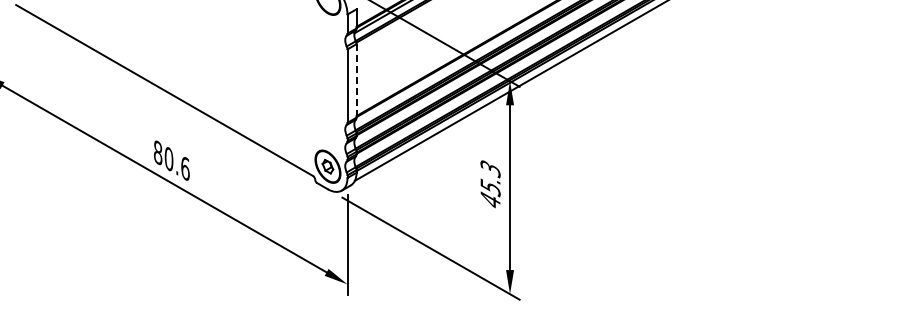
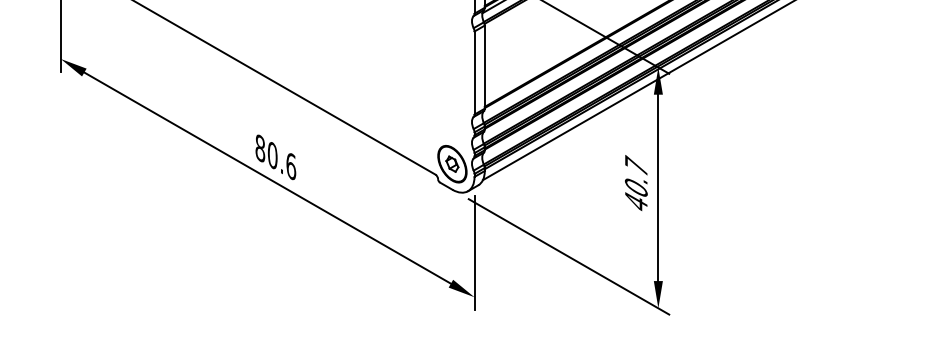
line: (356, 80) -> (484, 66), dashed -> solid
text: (490, 177) -> (636, 176), 45.3 -> 40.7

